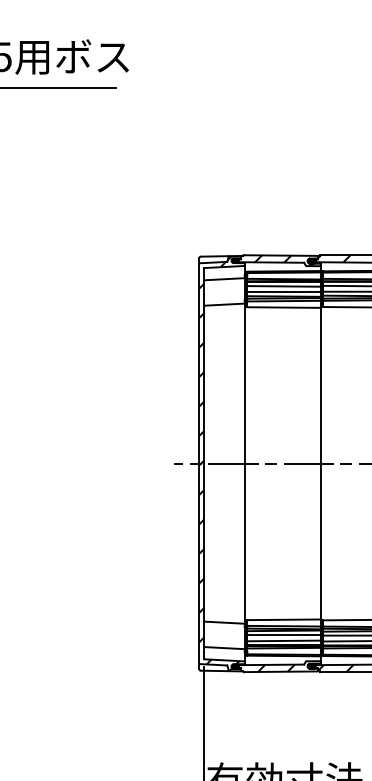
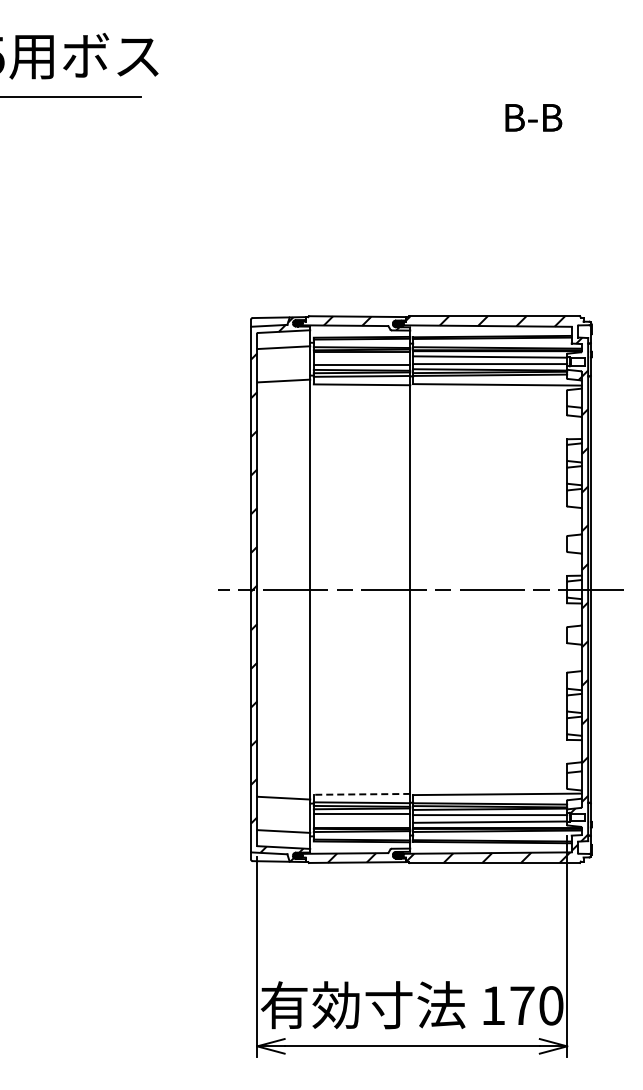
line: (283, 285) -> (361, 356), removed
line: (283, 619) -> (361, 794), solid -> dashed
line: (283, 640) -> (361, 821), removed

